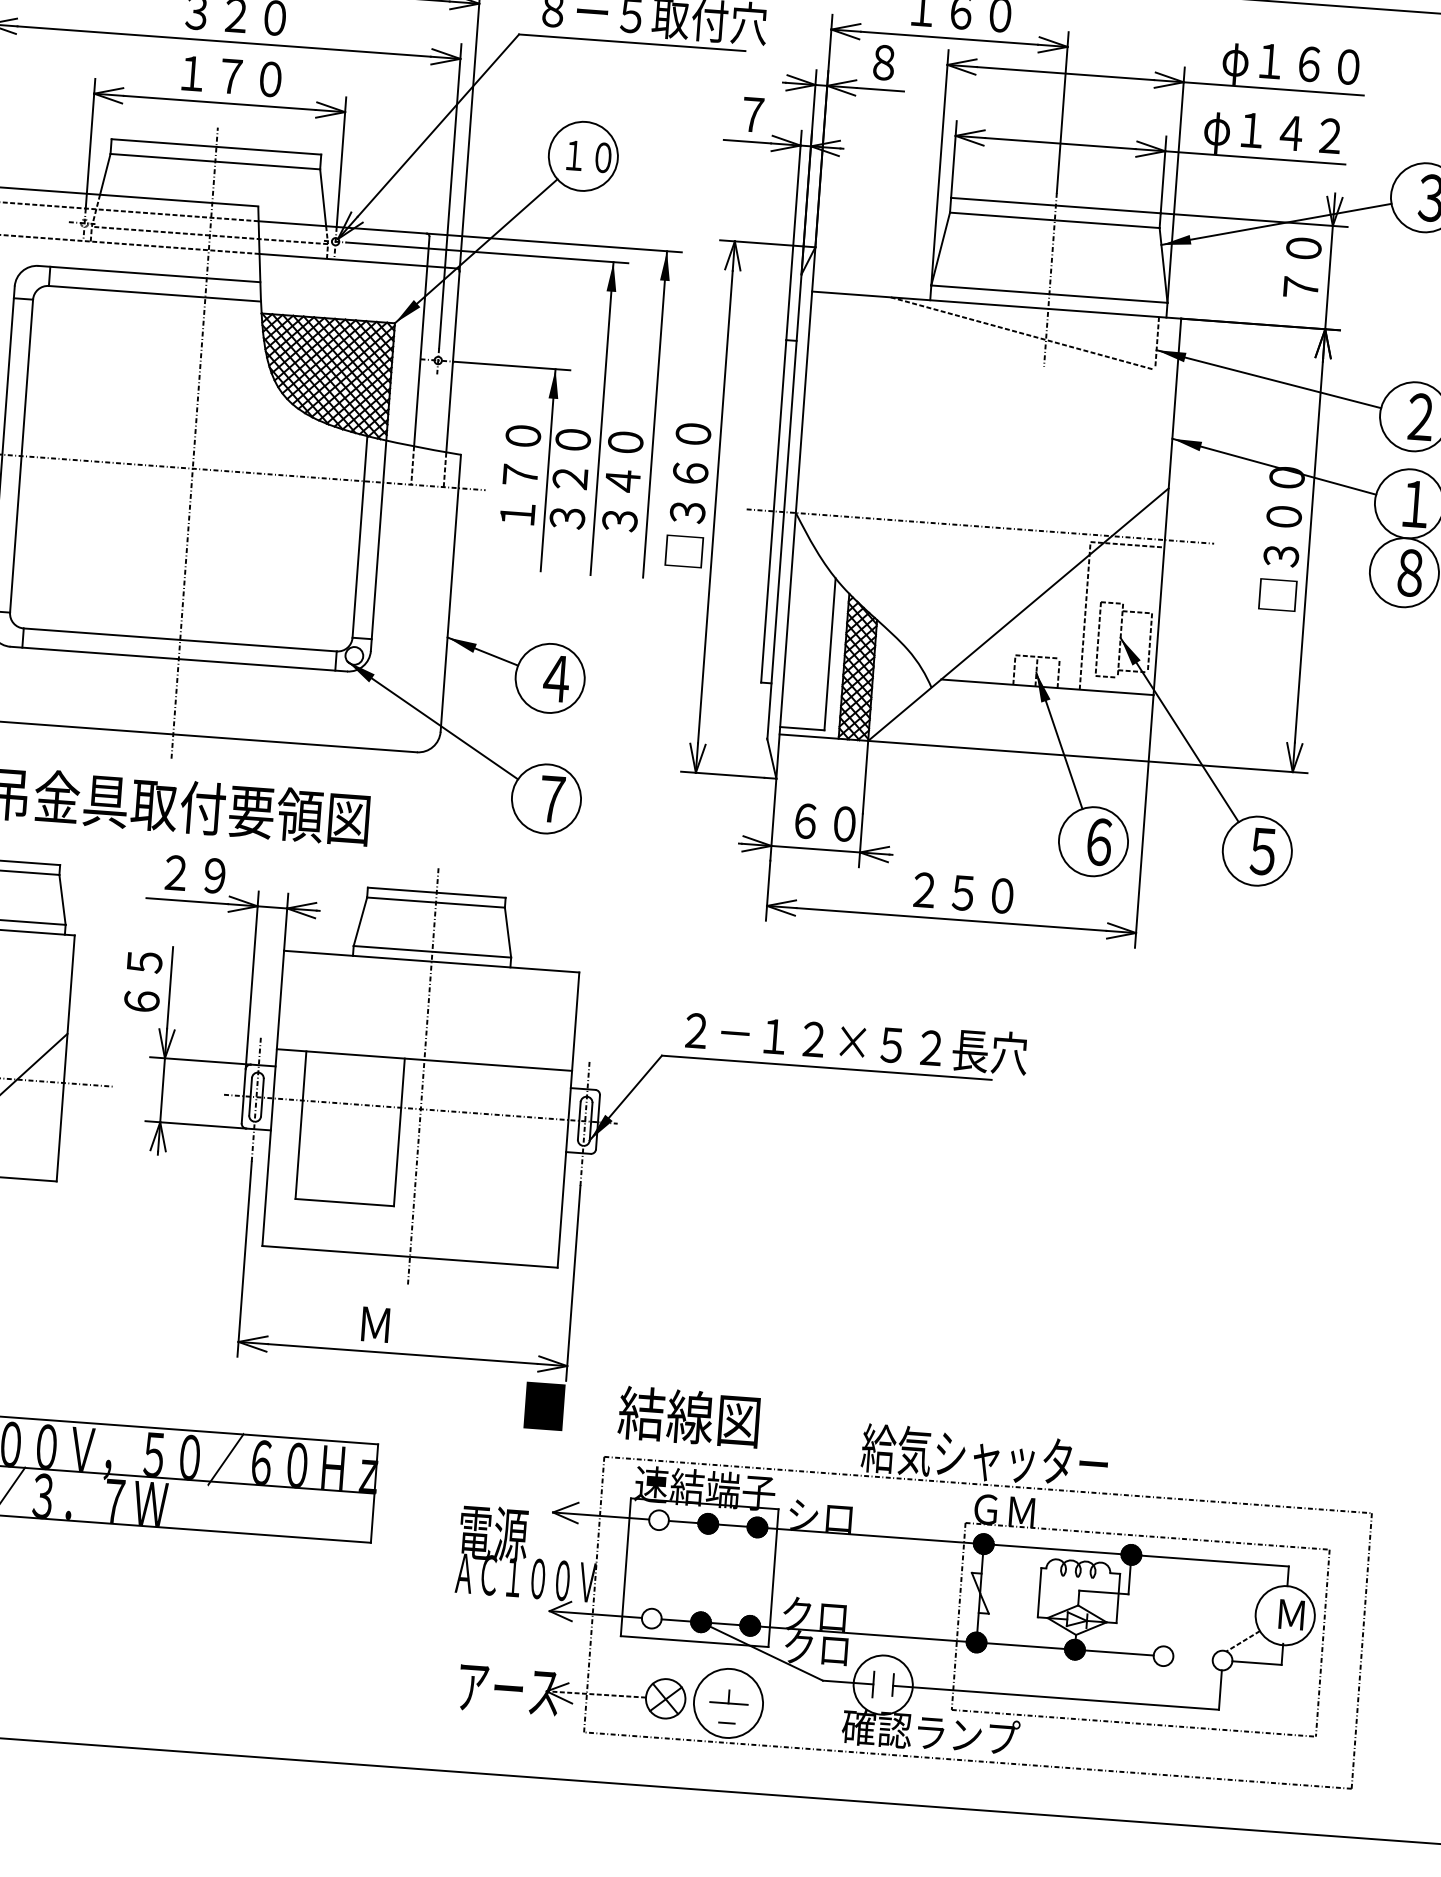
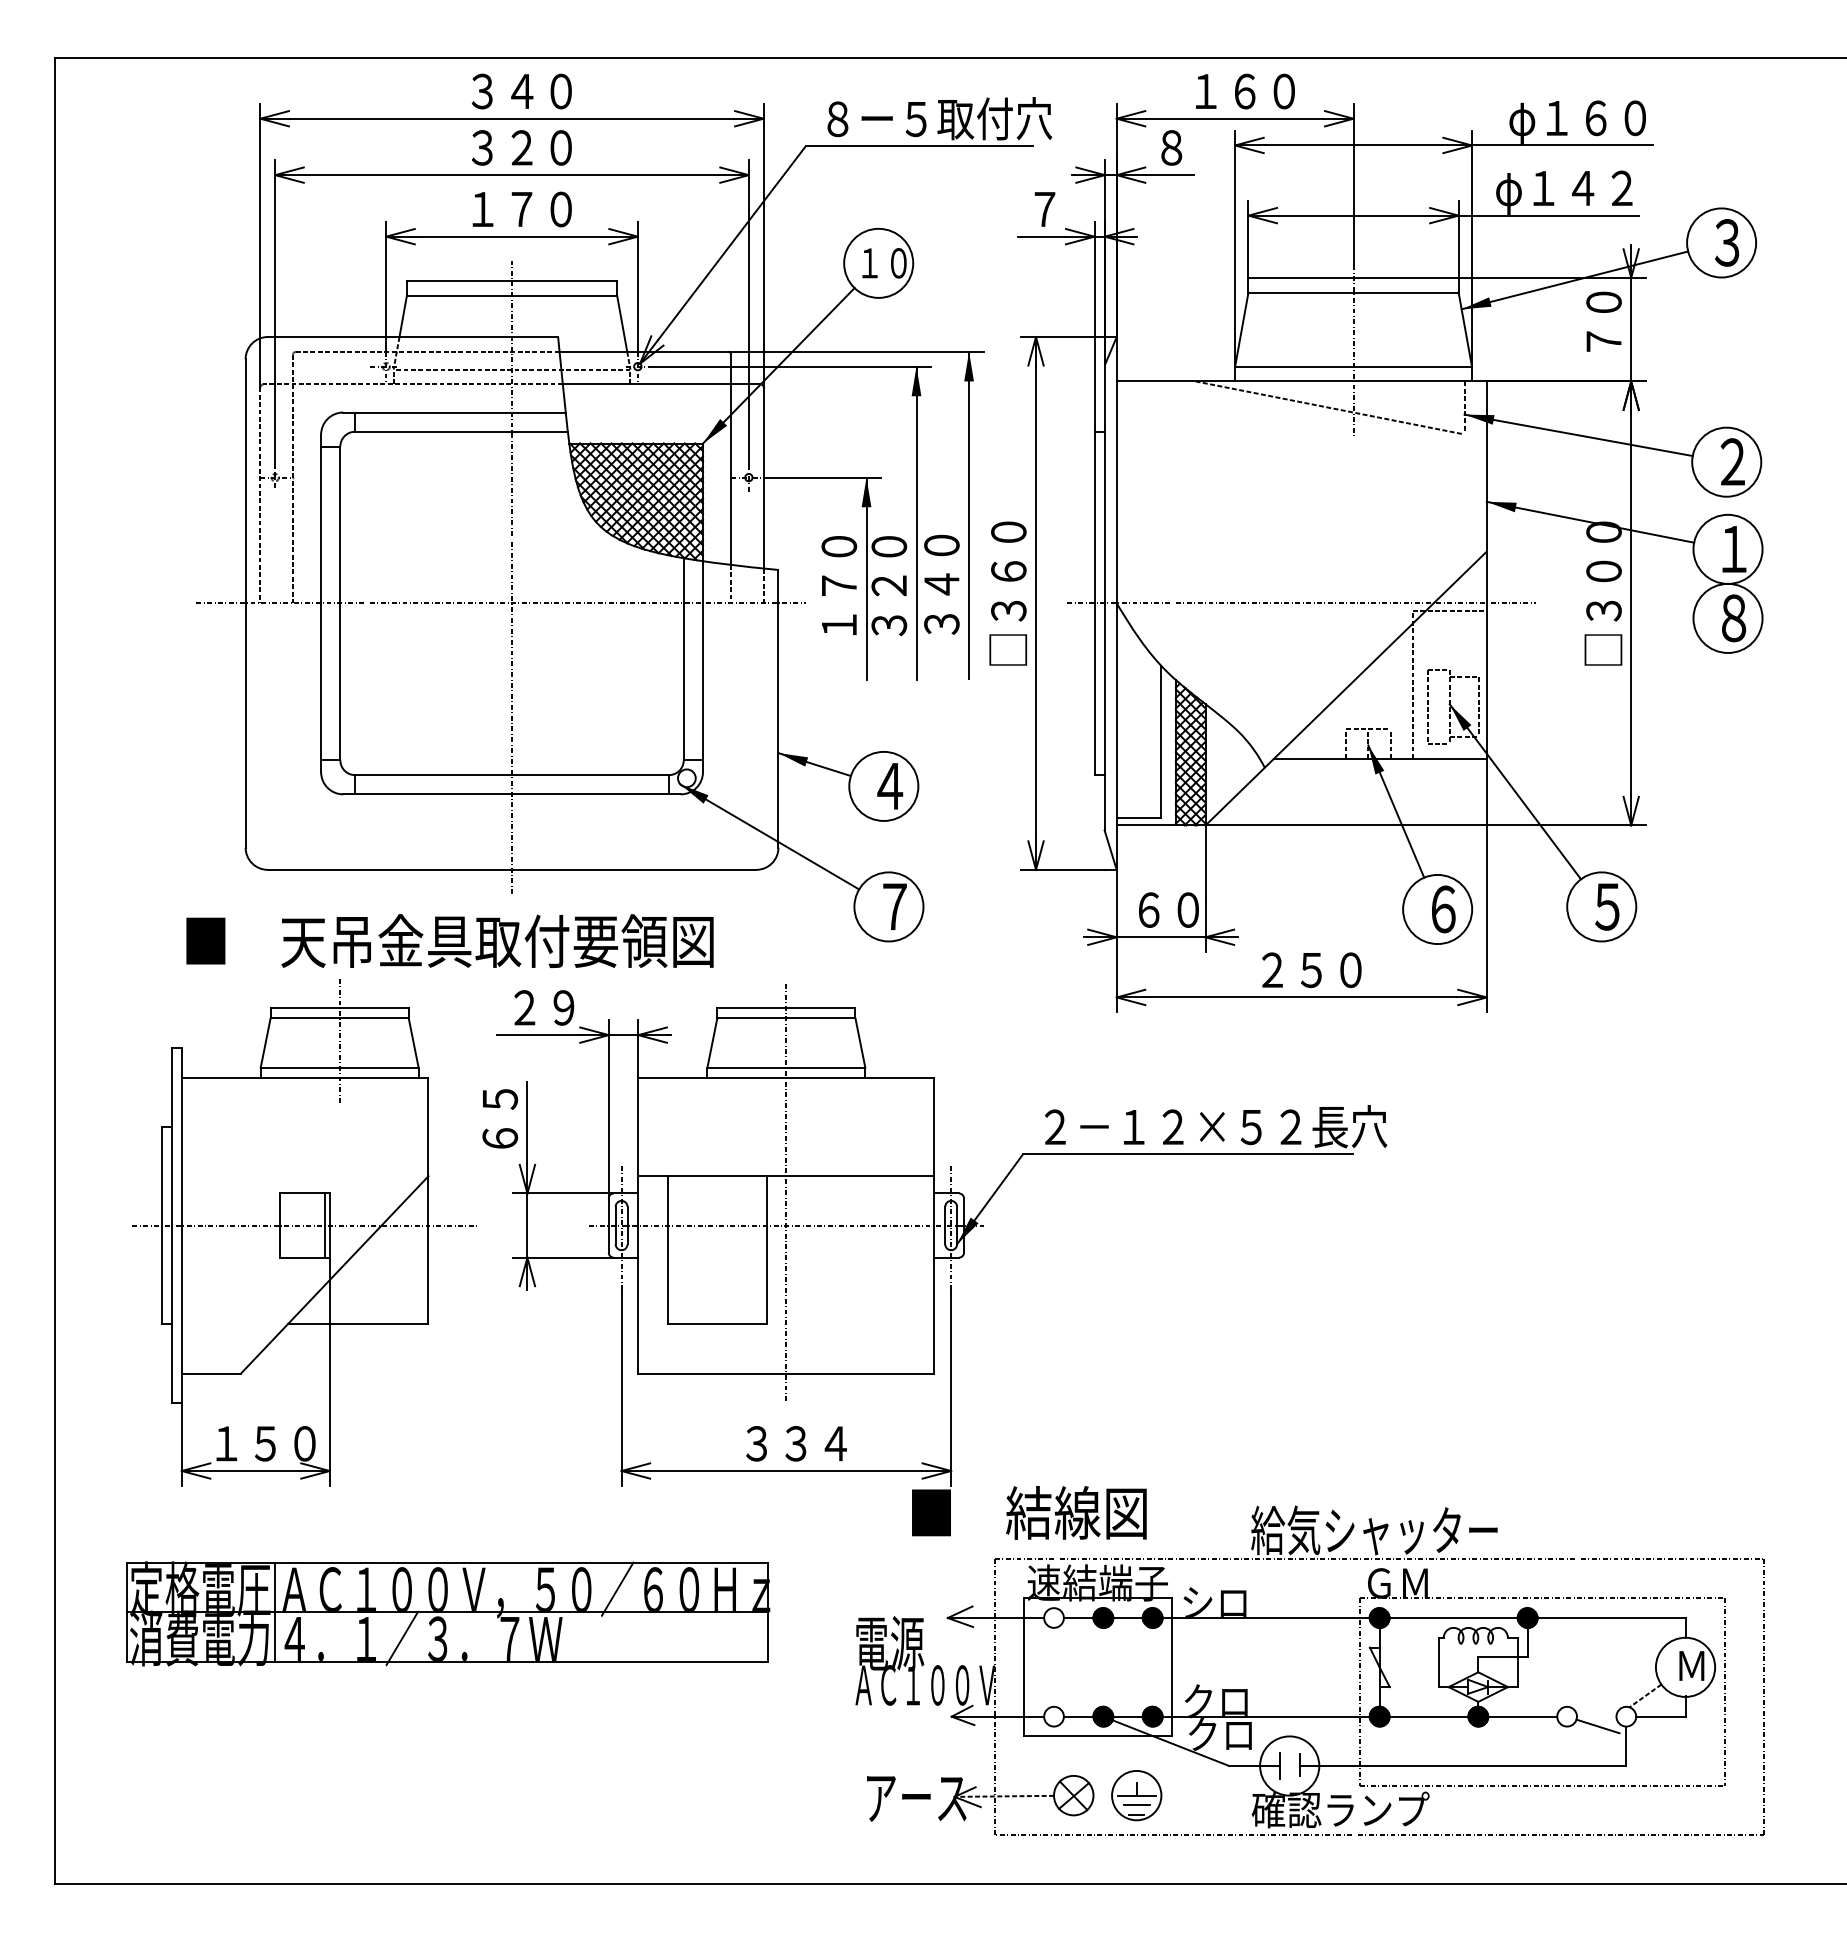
text: (412, 1327) -> (794, 1443), Ｍ -> ３３４
line: (1193, 1668) -> (1597, 1726), added
circle: (728, 1703) -> (1136, 1795), size x0.71
line: (728, 1713) -> (1137, 1805), added

